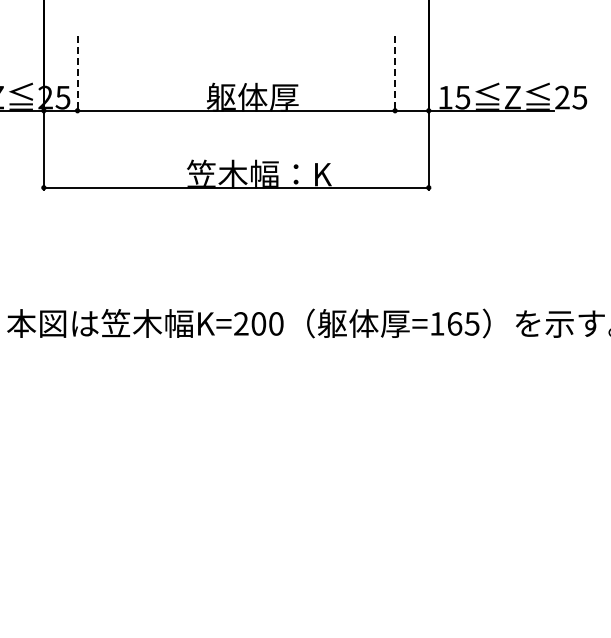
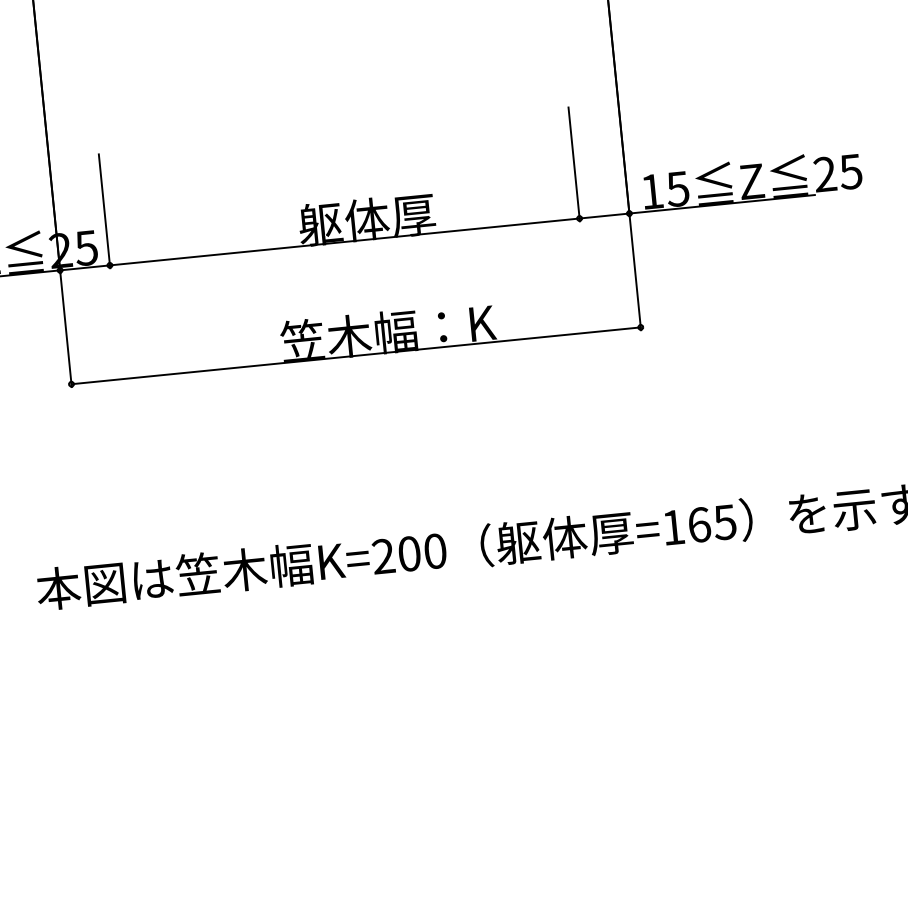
line: (77, 74) -> (104, 211), dashed -> solid
line: (395, 74) -> (574, 164), dashed -> solid

